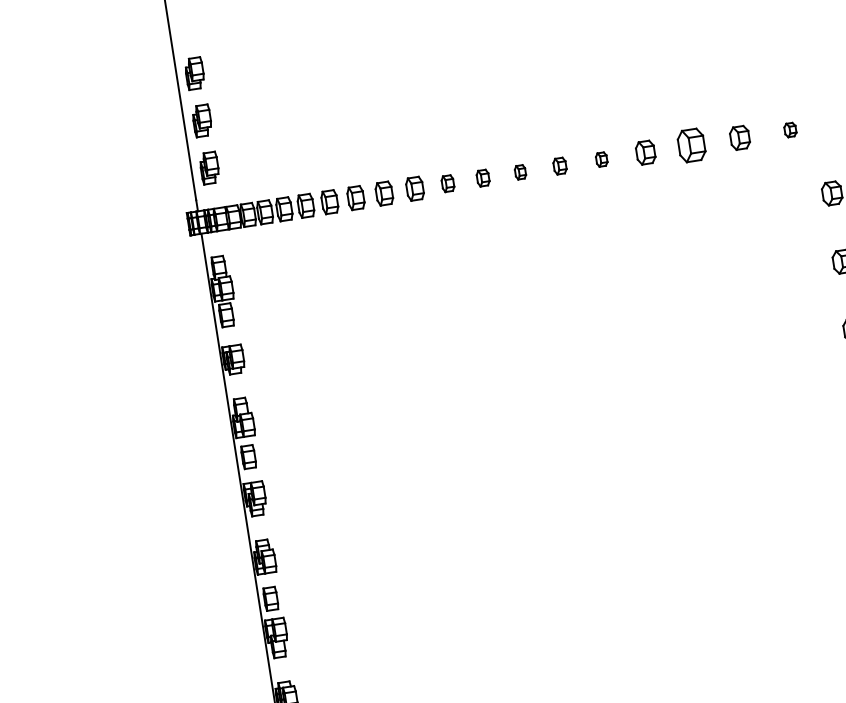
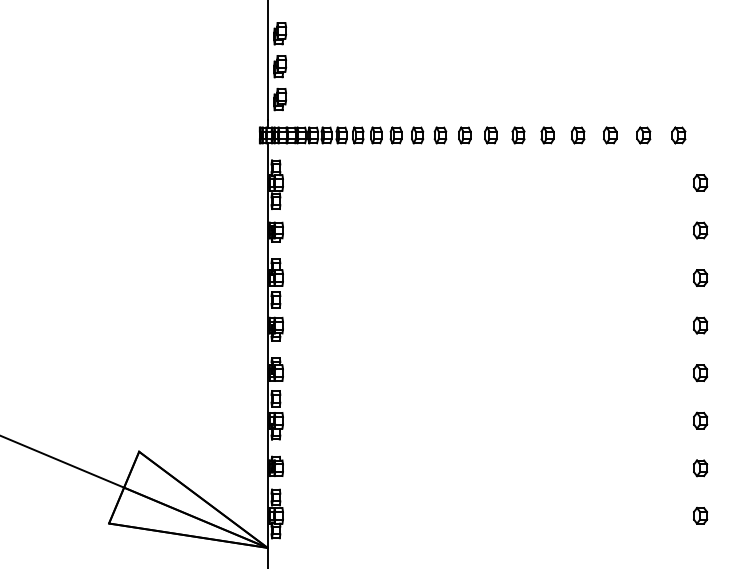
part: (789, 130) -> (678, 135), size x1.67
part: (692, 145) -> (610, 135), size x0.71
part: (601, 159) -> (547, 135), size x1.67
part: (560, 166) -> (518, 135), size x1.43
part: (519, 172) -> (490, 135), size x1.67
part: (482, 178) -> (464, 135), size x1.43
part: (448, 183) -> (440, 135), size x1.43

